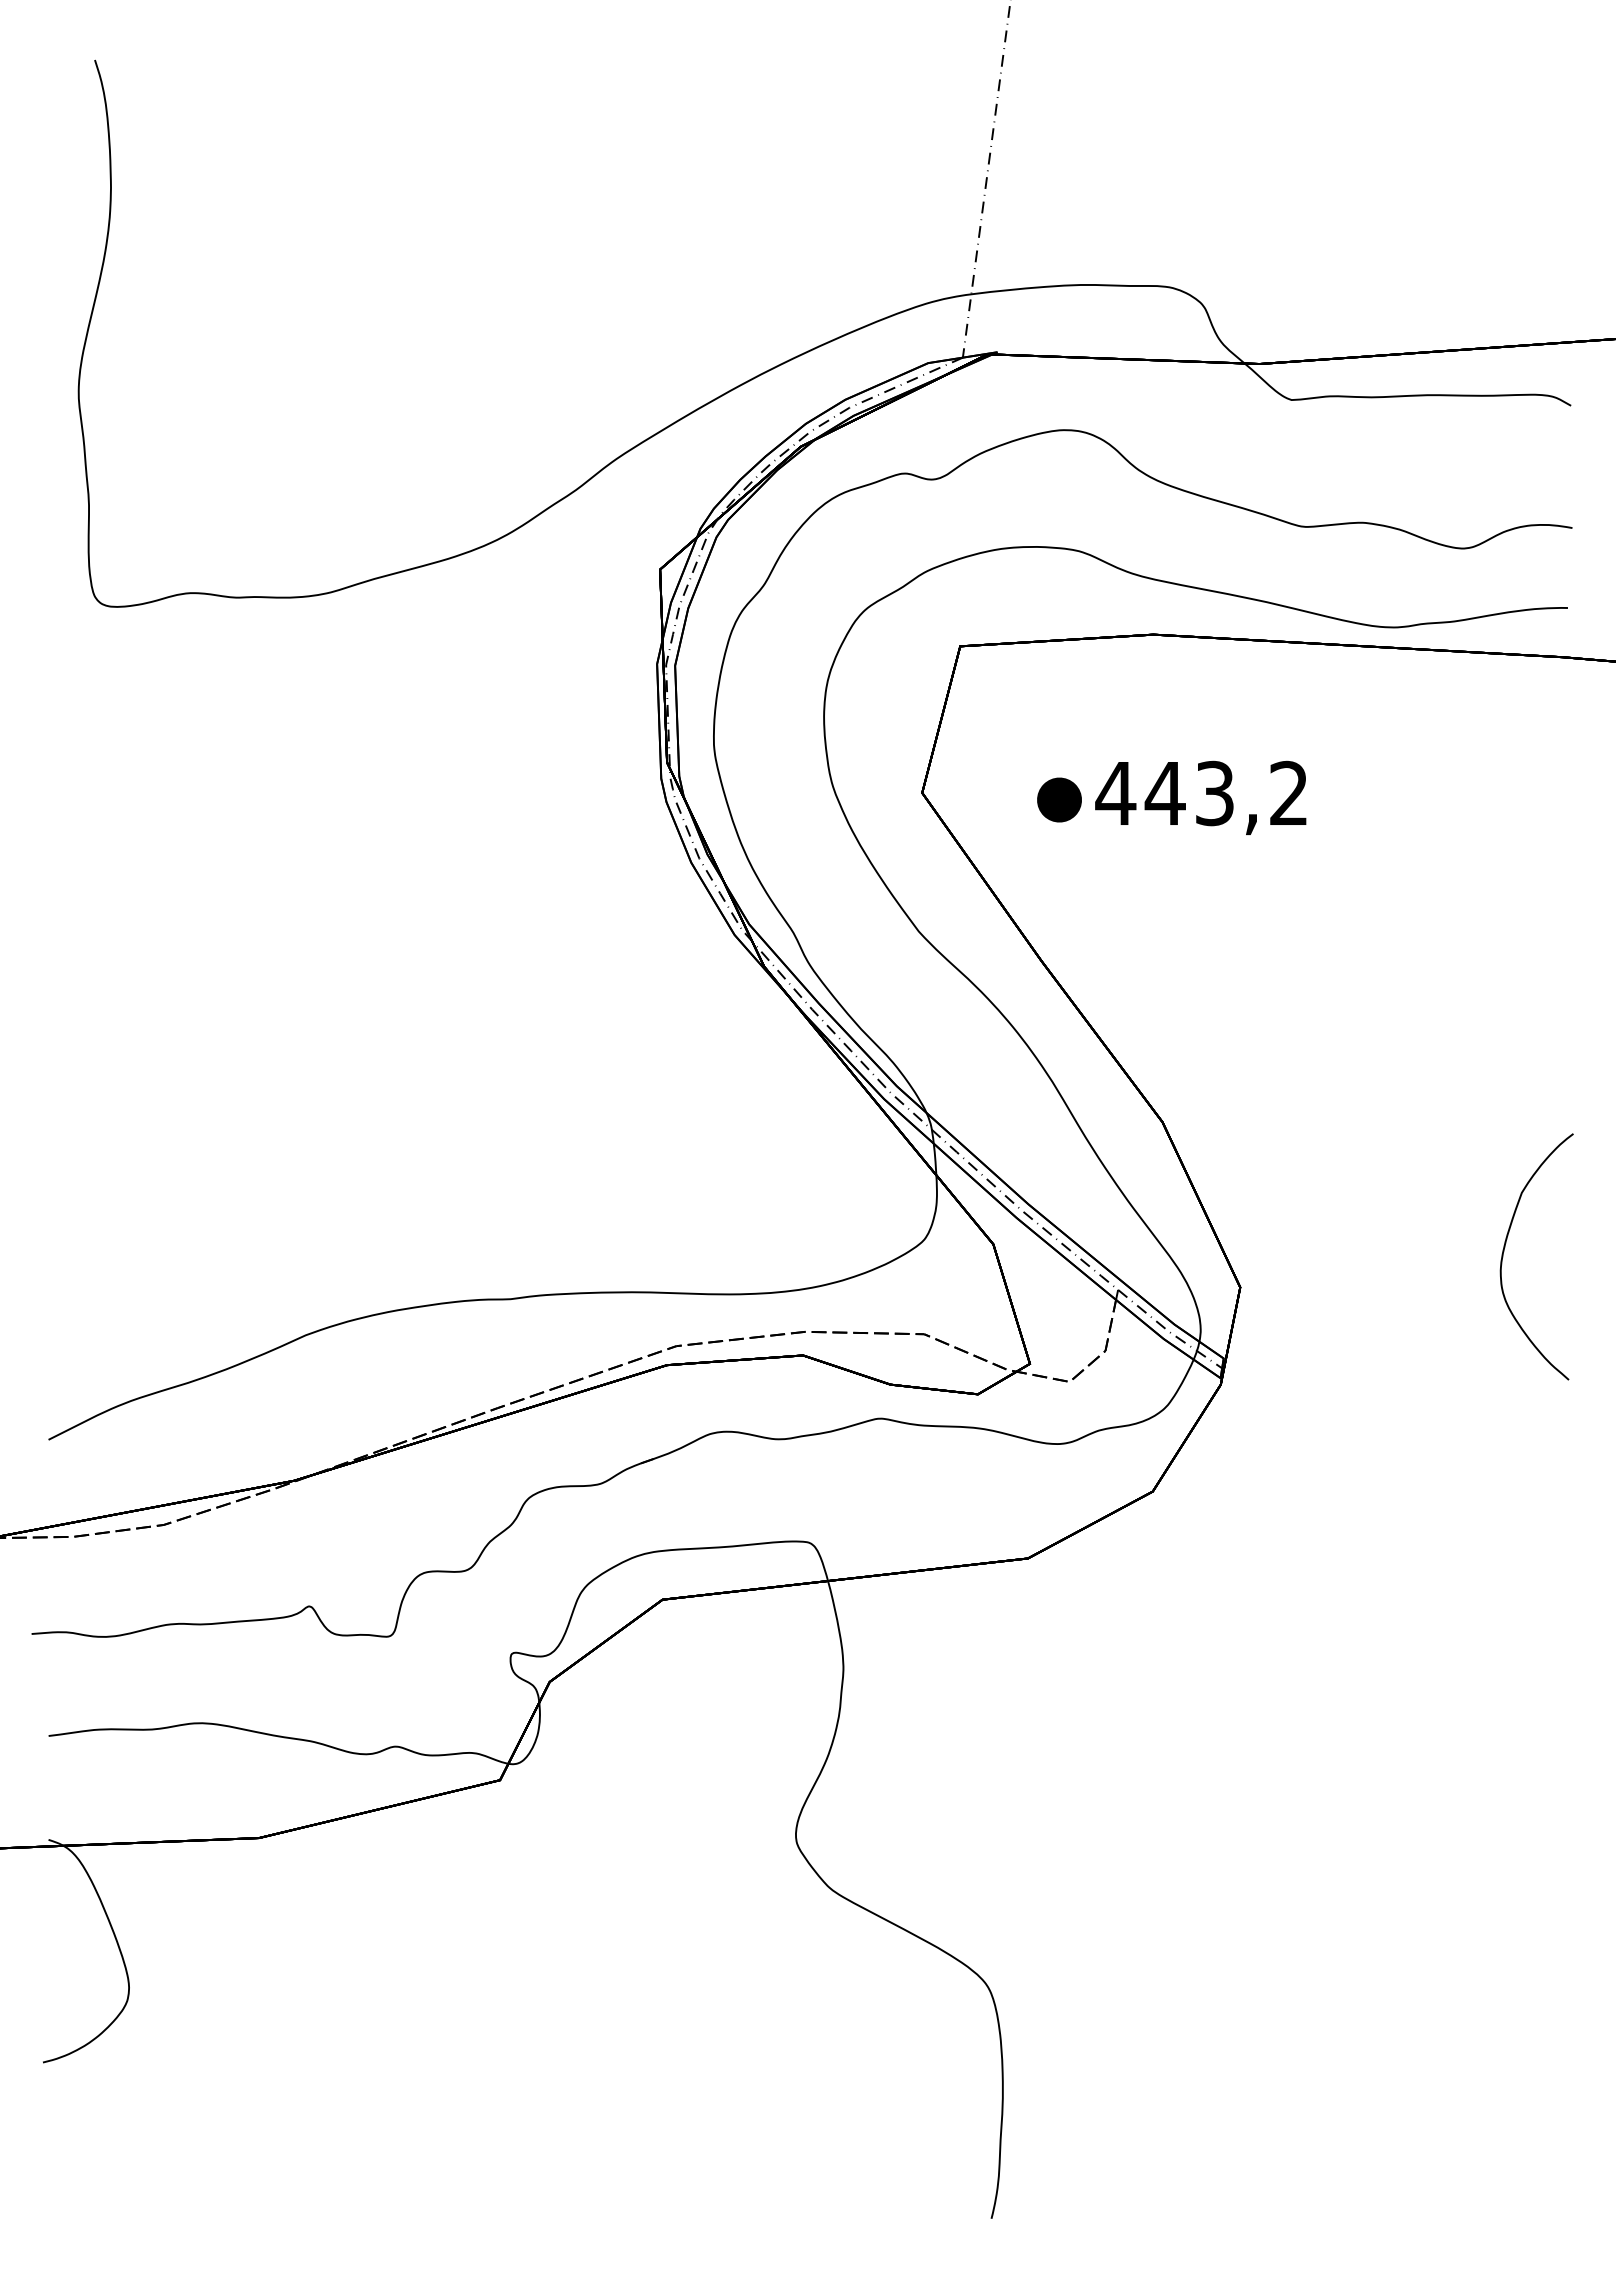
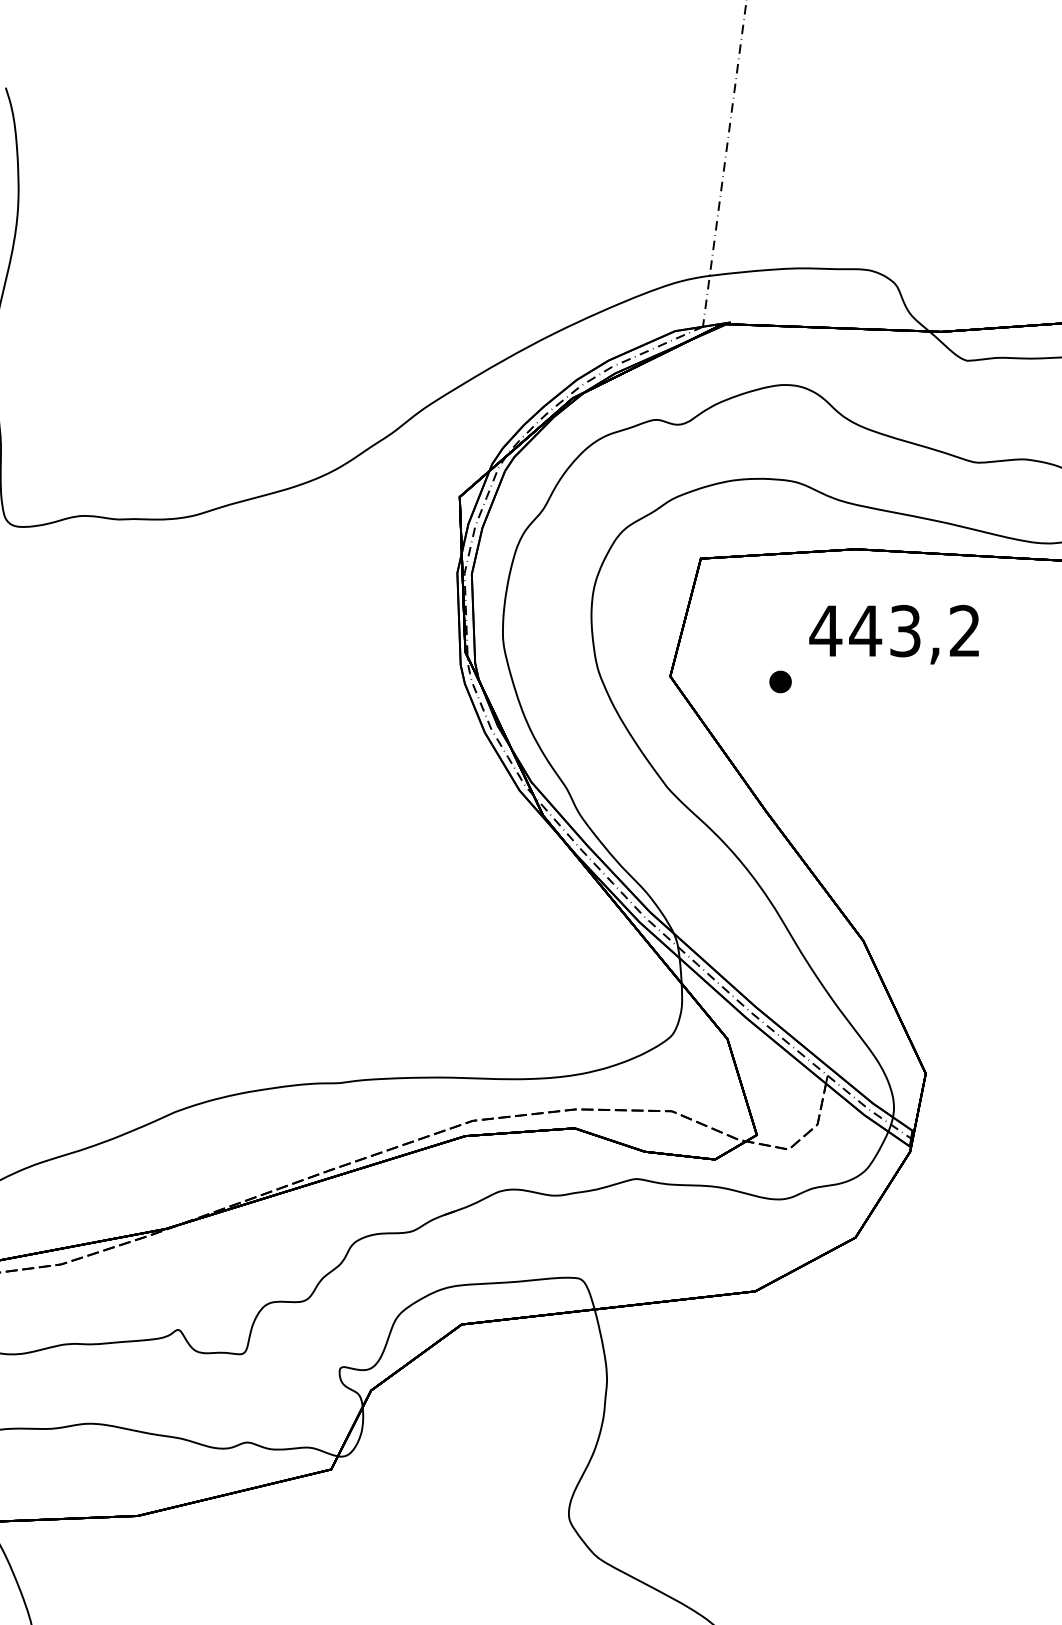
text: (1200, 797) -> (893, 634), moved
part: (1059, 799) -> (780, 681), size x0.62

